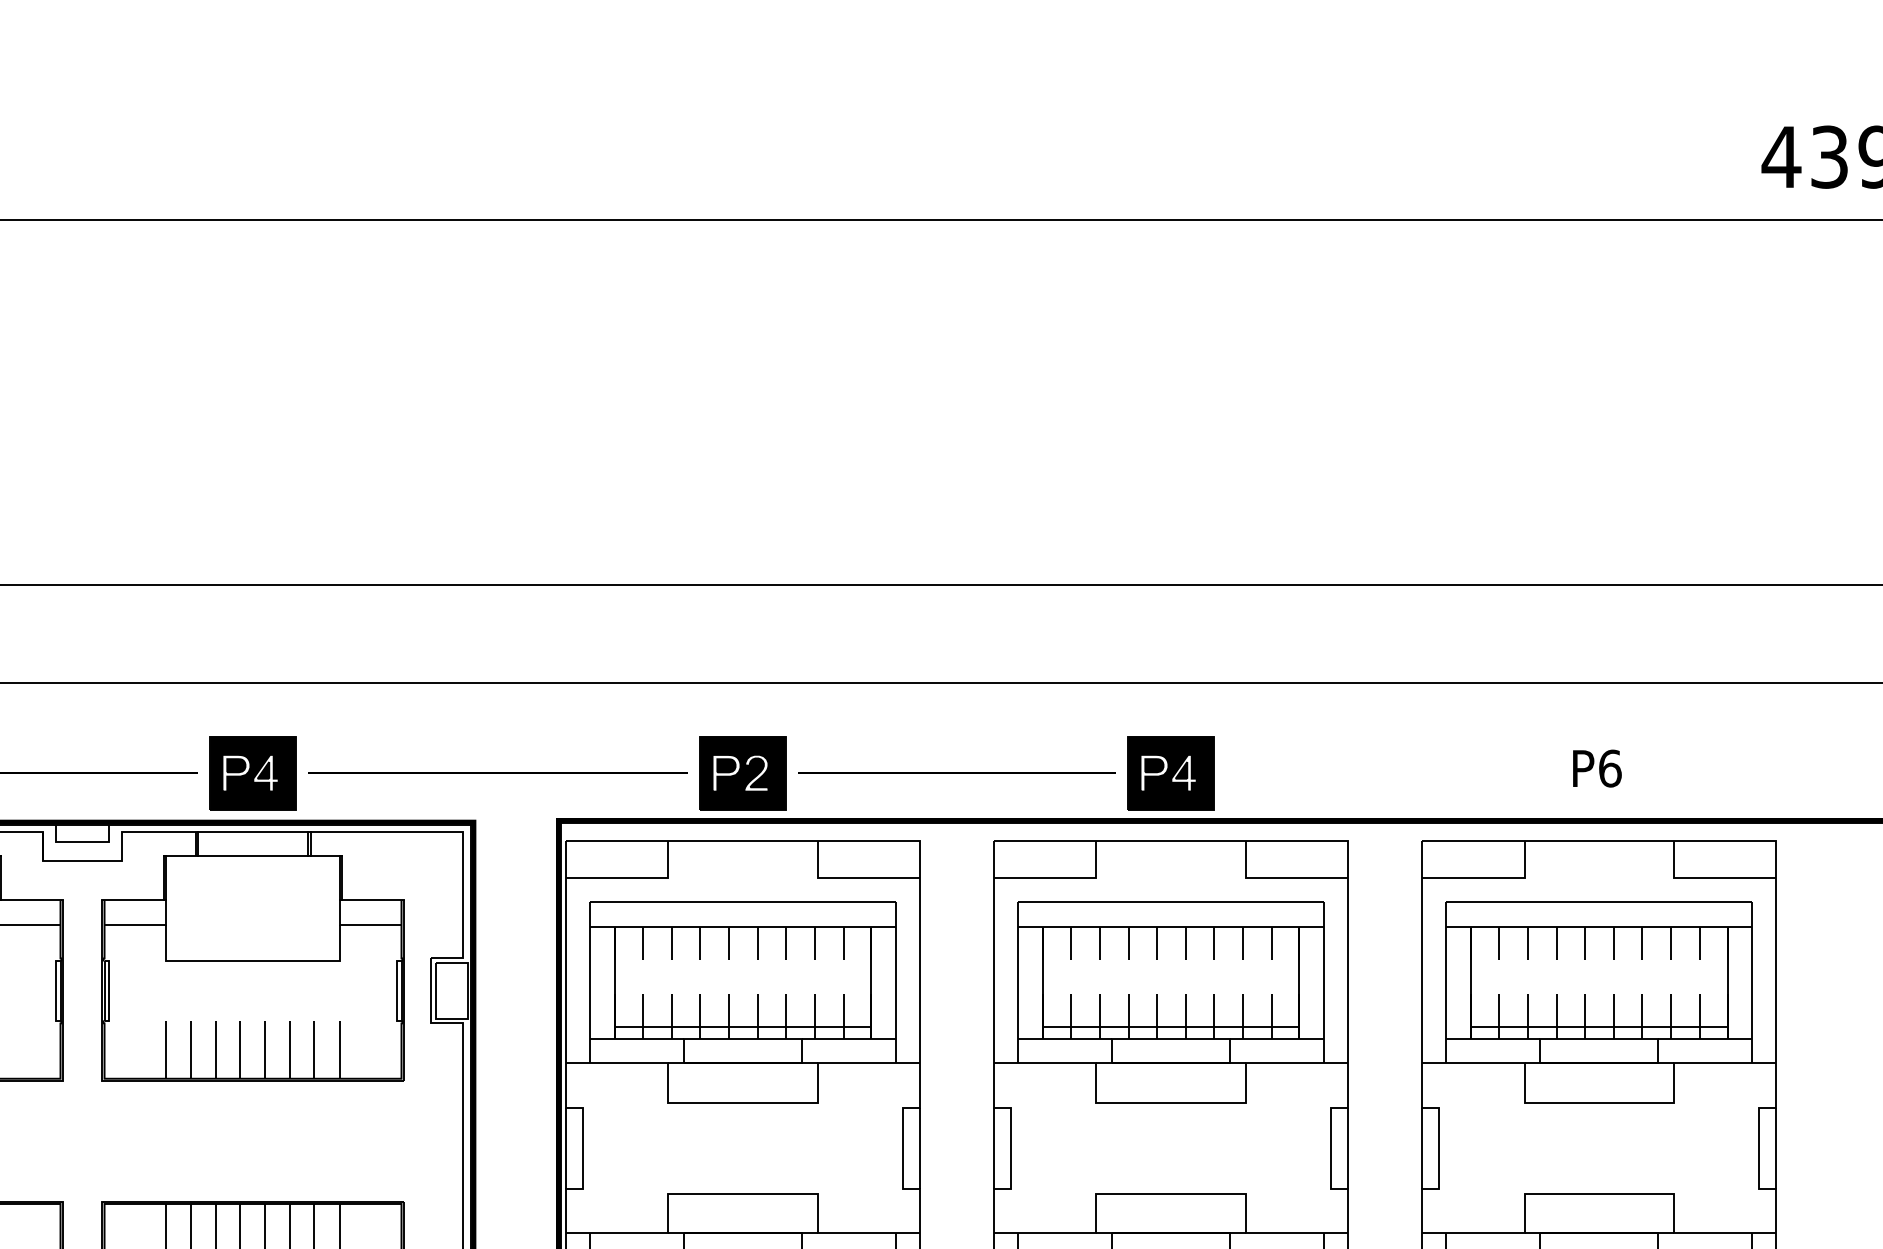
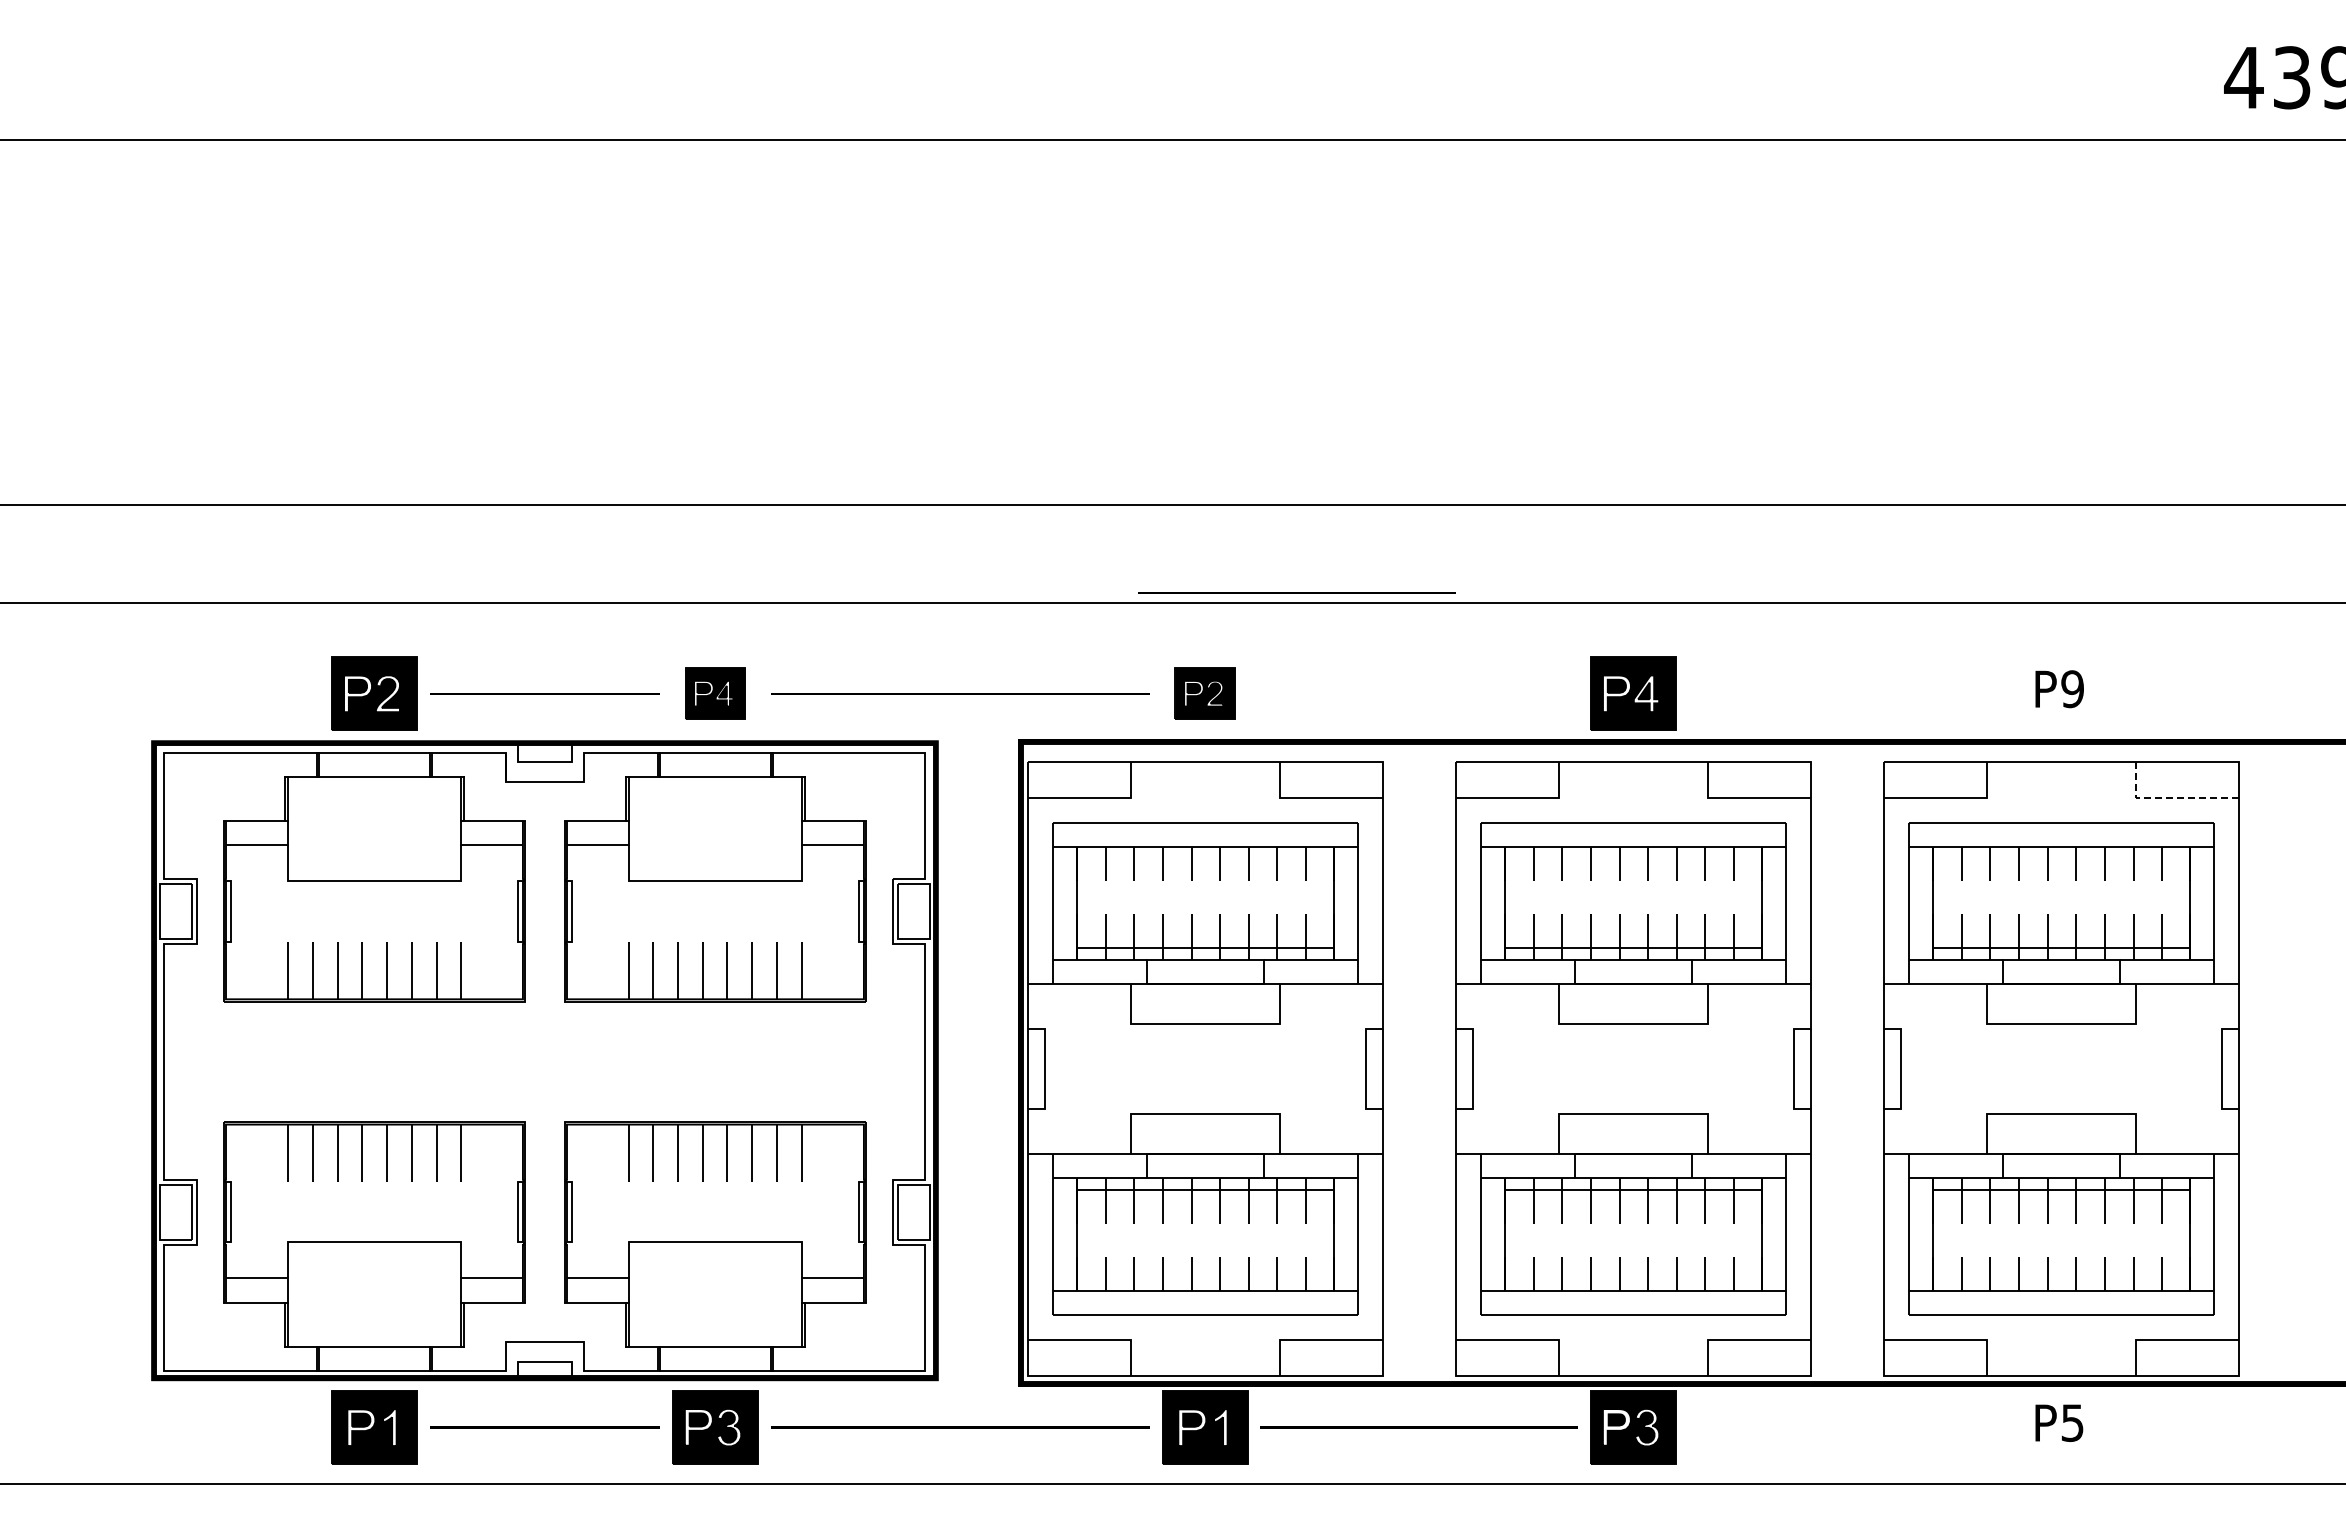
text: (1610, 768) -> (2072, 689), P6 -> P9
part: (253, 772) -> (715, 693), size x0.7
part: (743, 772) -> (1205, 693), size x0.7
line: (956, 772) -> (1296, 592), moved
line: (1707, 877) -> (2169, 798), solid -> dashed

